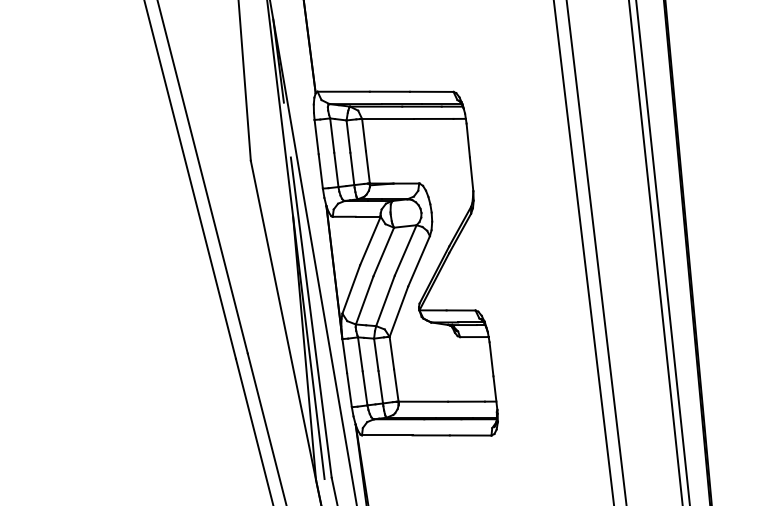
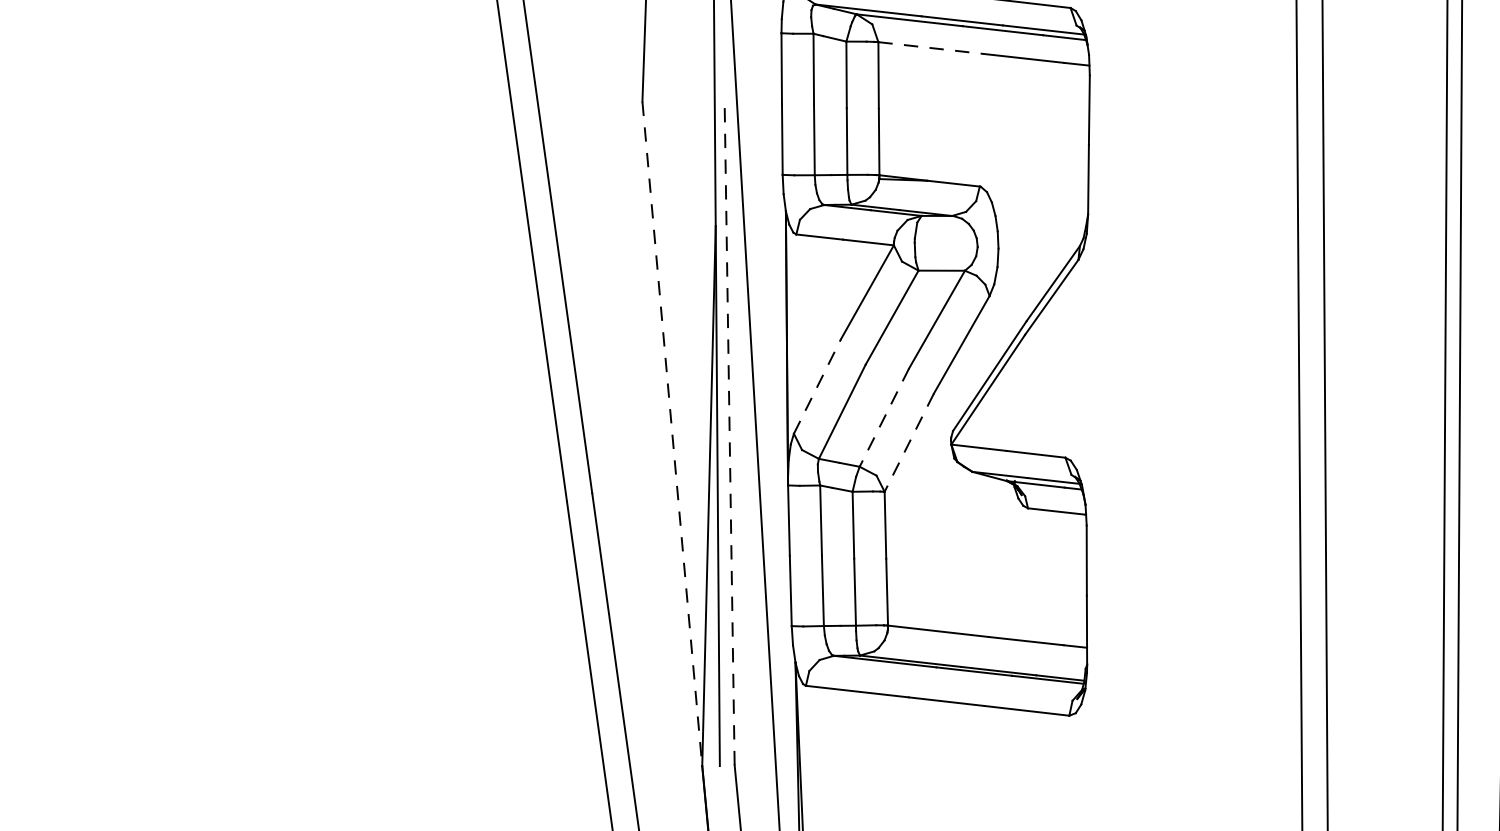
line: (388, 118) -> (932, 47), solid -> dashed
line: (351, 289) -> (817, 386), solid -> dashed
line: (385, 300) -> (884, 416), solid -> dashed
line: (398, 311) -> (908, 442), solid -> dashed
line: (311, 317) -> (730, 434), solid -> dashed
line: (283, 320) -> (672, 434), solid -> dashed

